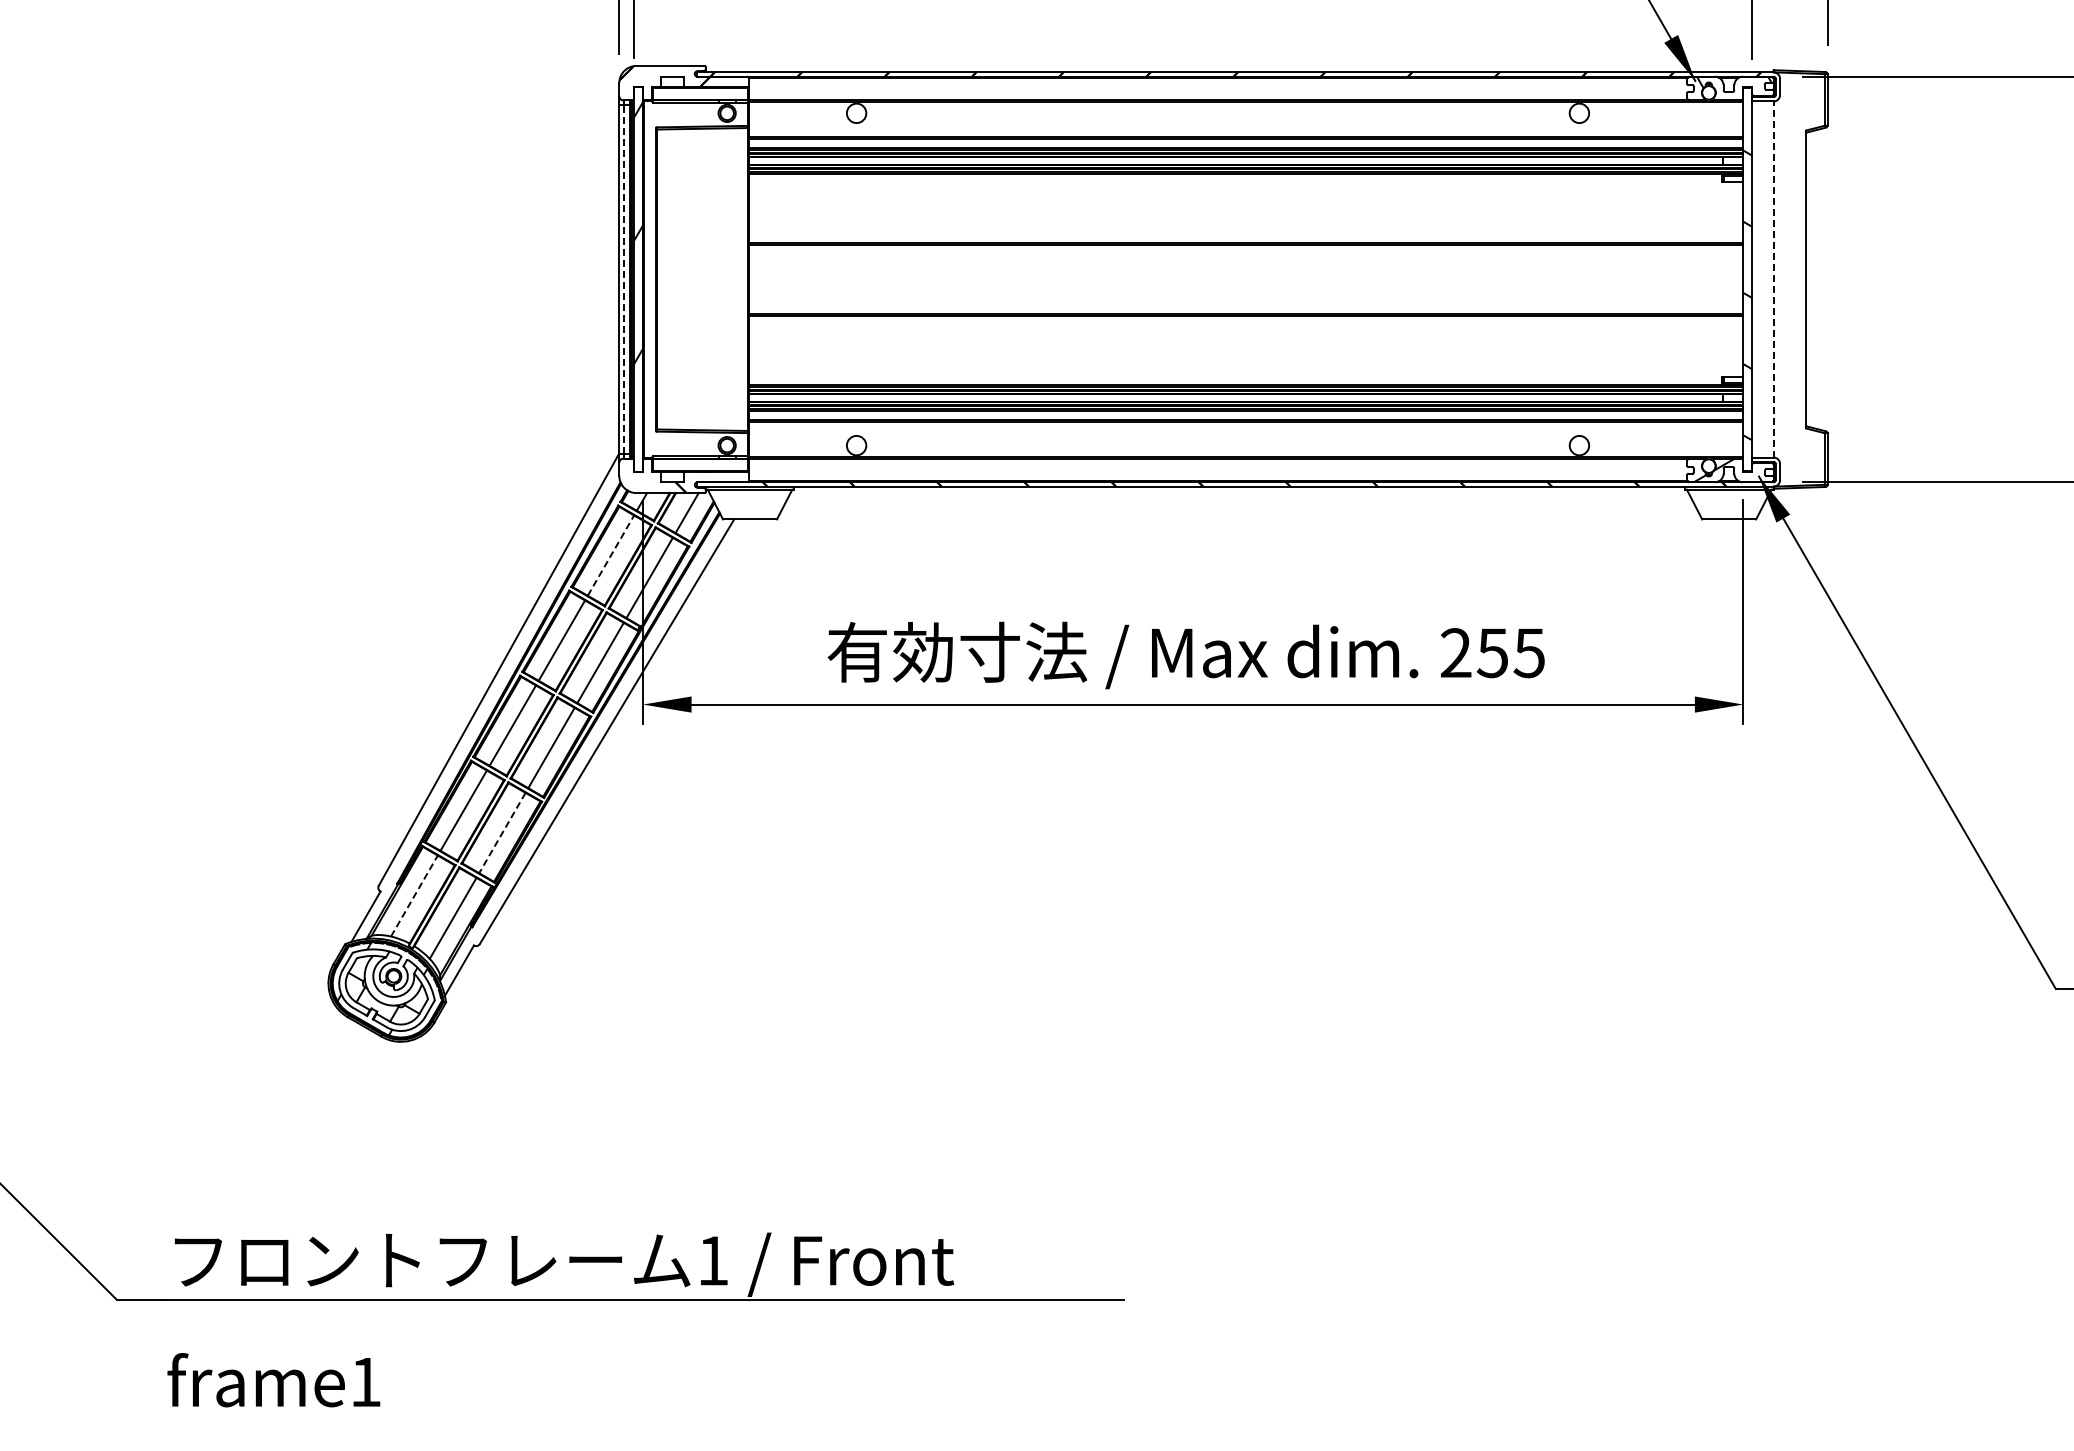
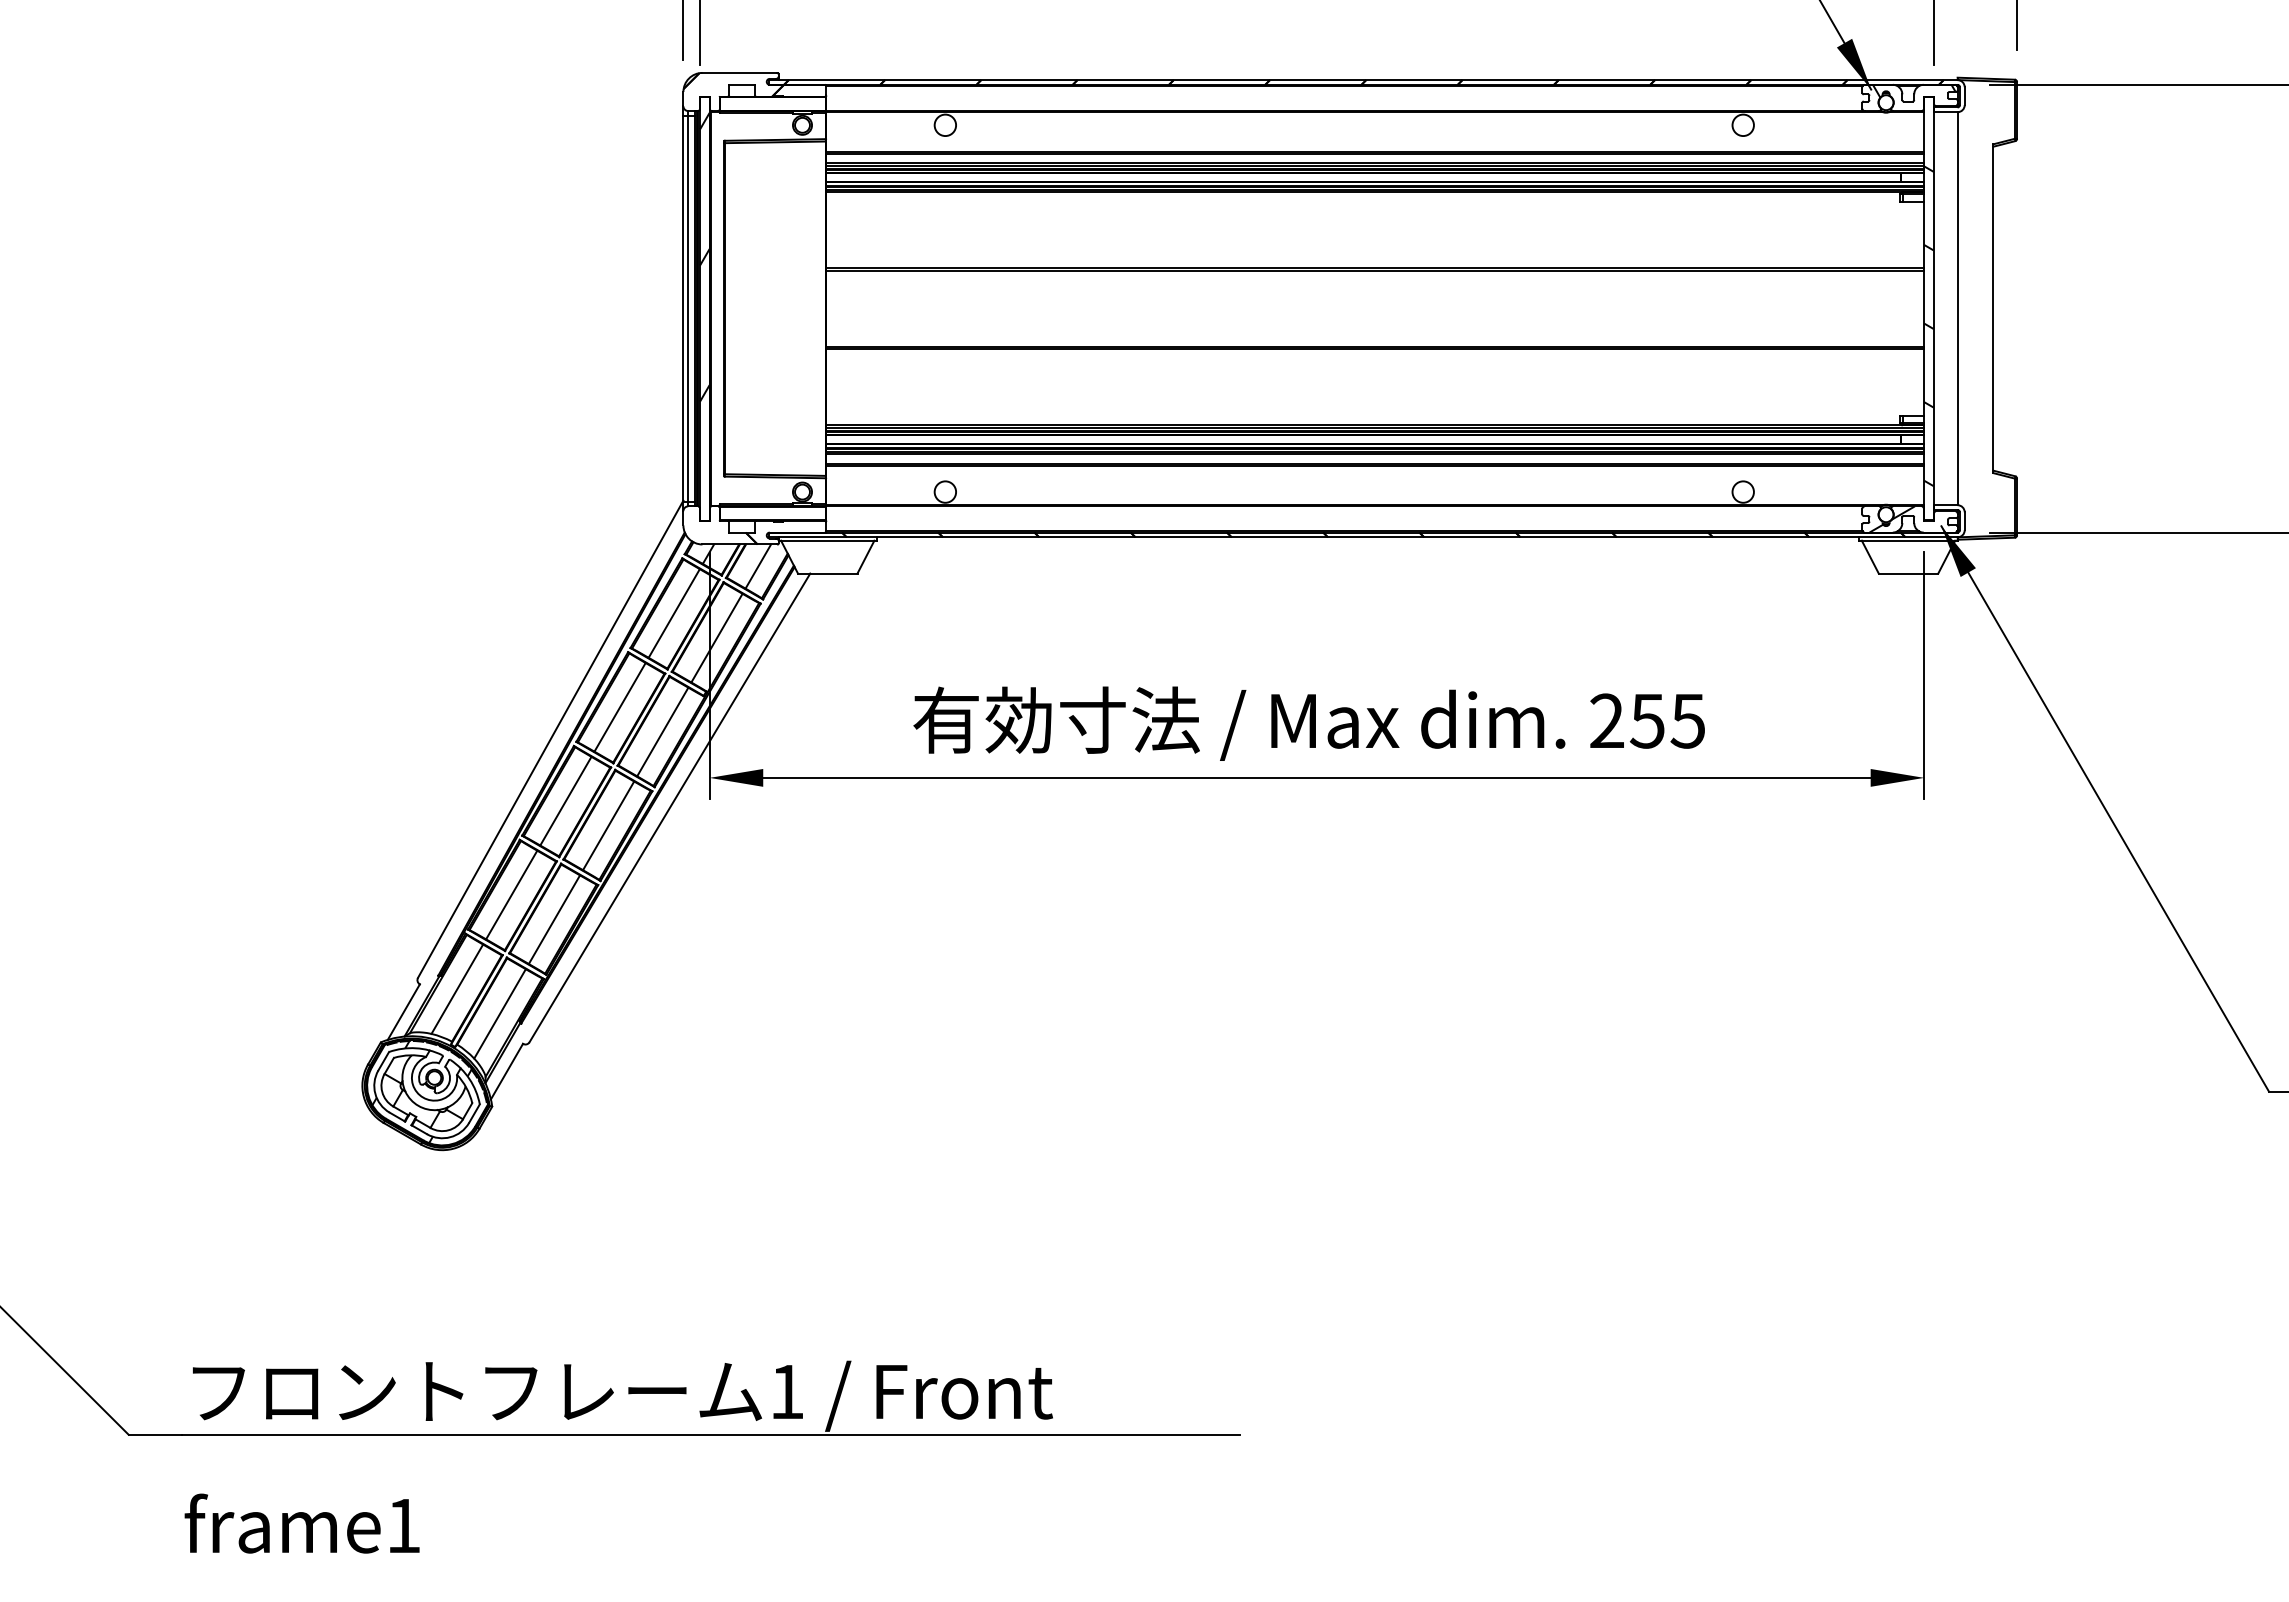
line: (623, 279) -> (688, 308), dashed -> solid
line: (1773, 279) -> (1957, 308), dashed -> solid
line: (611, 555) -> (674, 613), dashed -> solid
line: (502, 833) -> (554, 920), dashed -> solid
line: (414, 896) -> (457, 989), dashed -> solid

